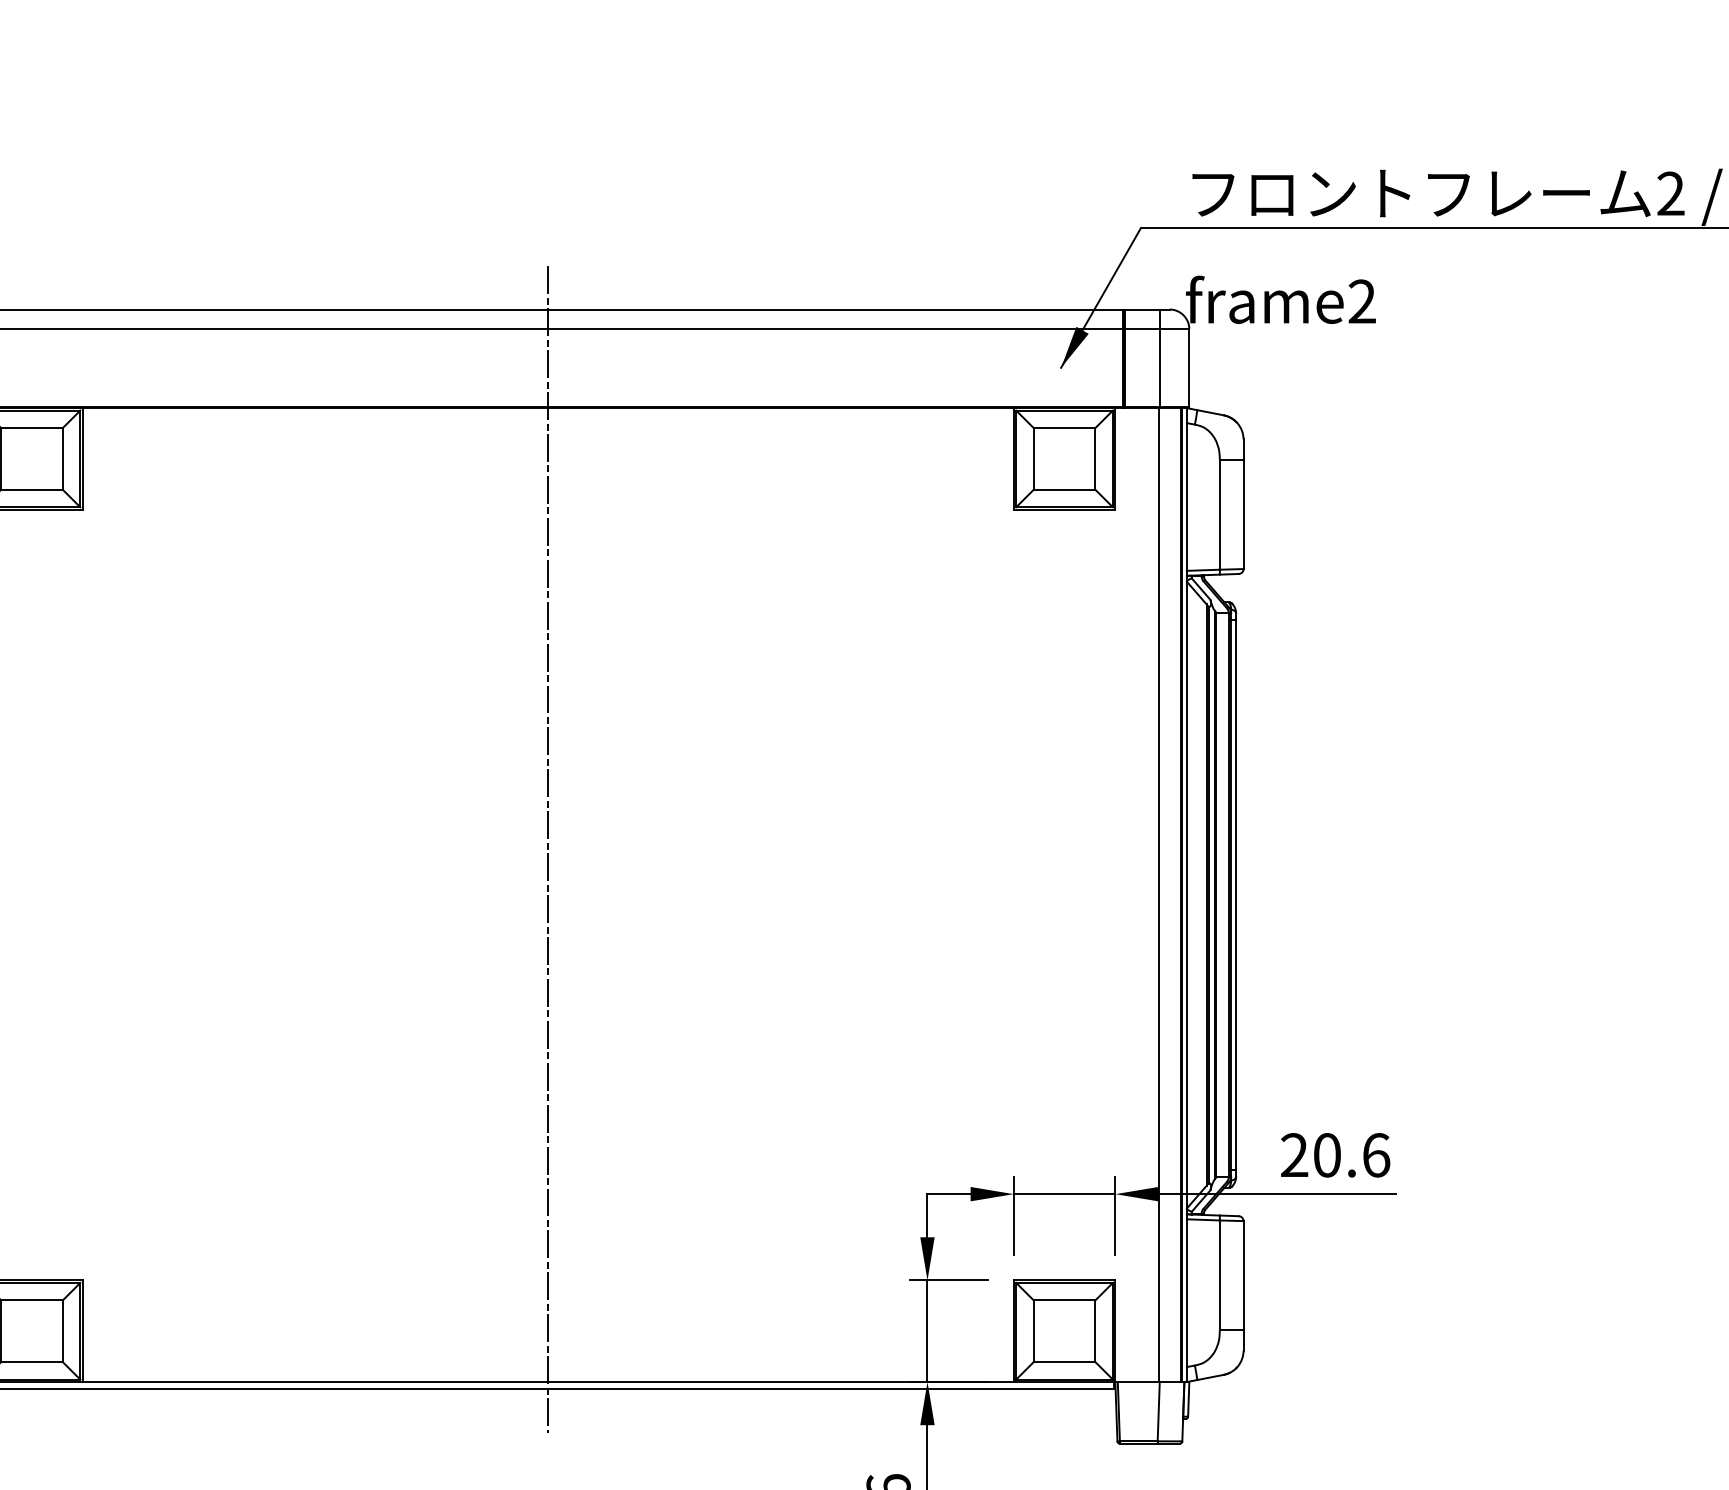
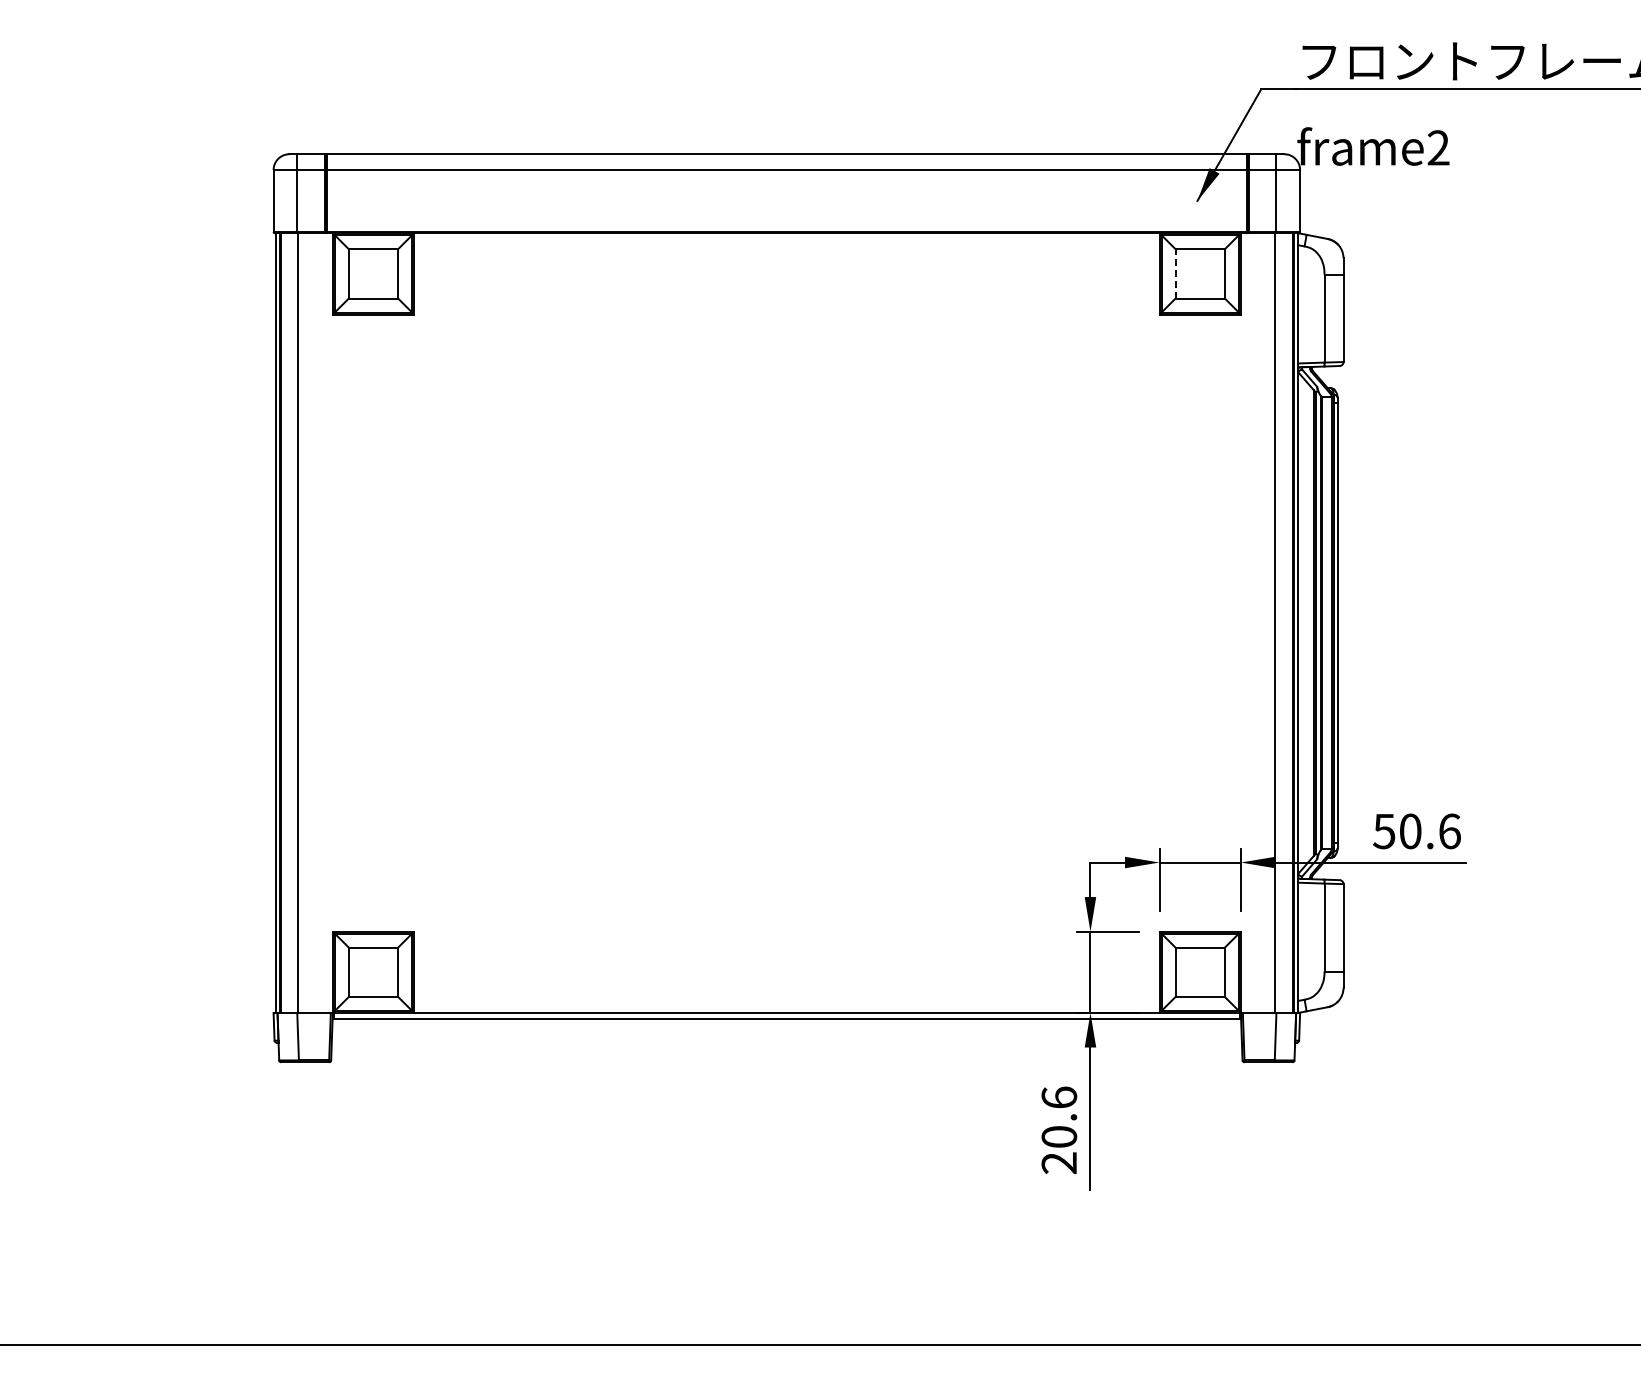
line: (1033, 458) -> (1175, 273), solid -> dashed
line: (547, 849) -> (786, 586), removed
text: (1294, 1155) -> (1384, 831), 20.6 -> 50.6

